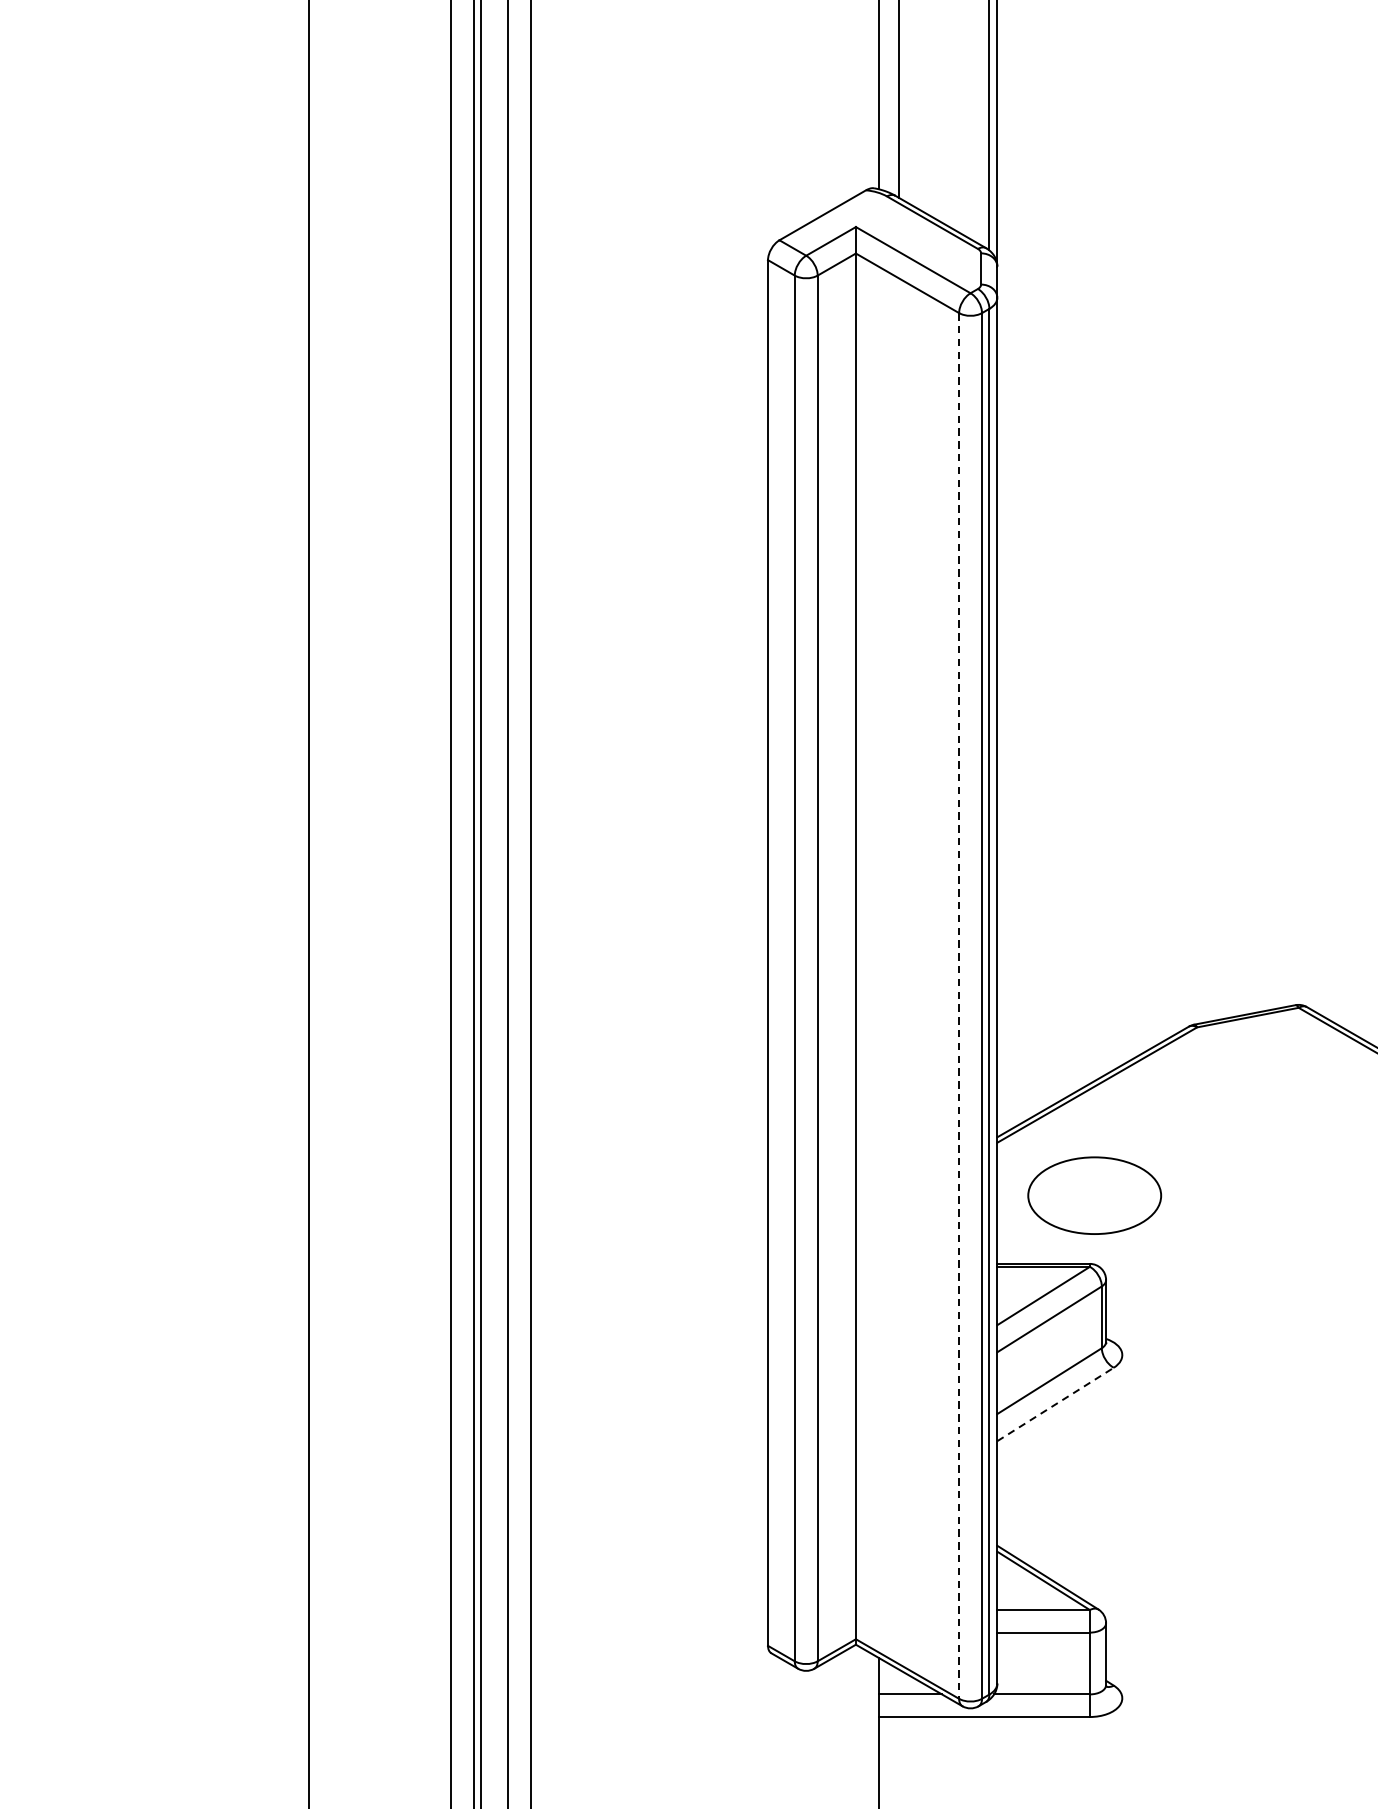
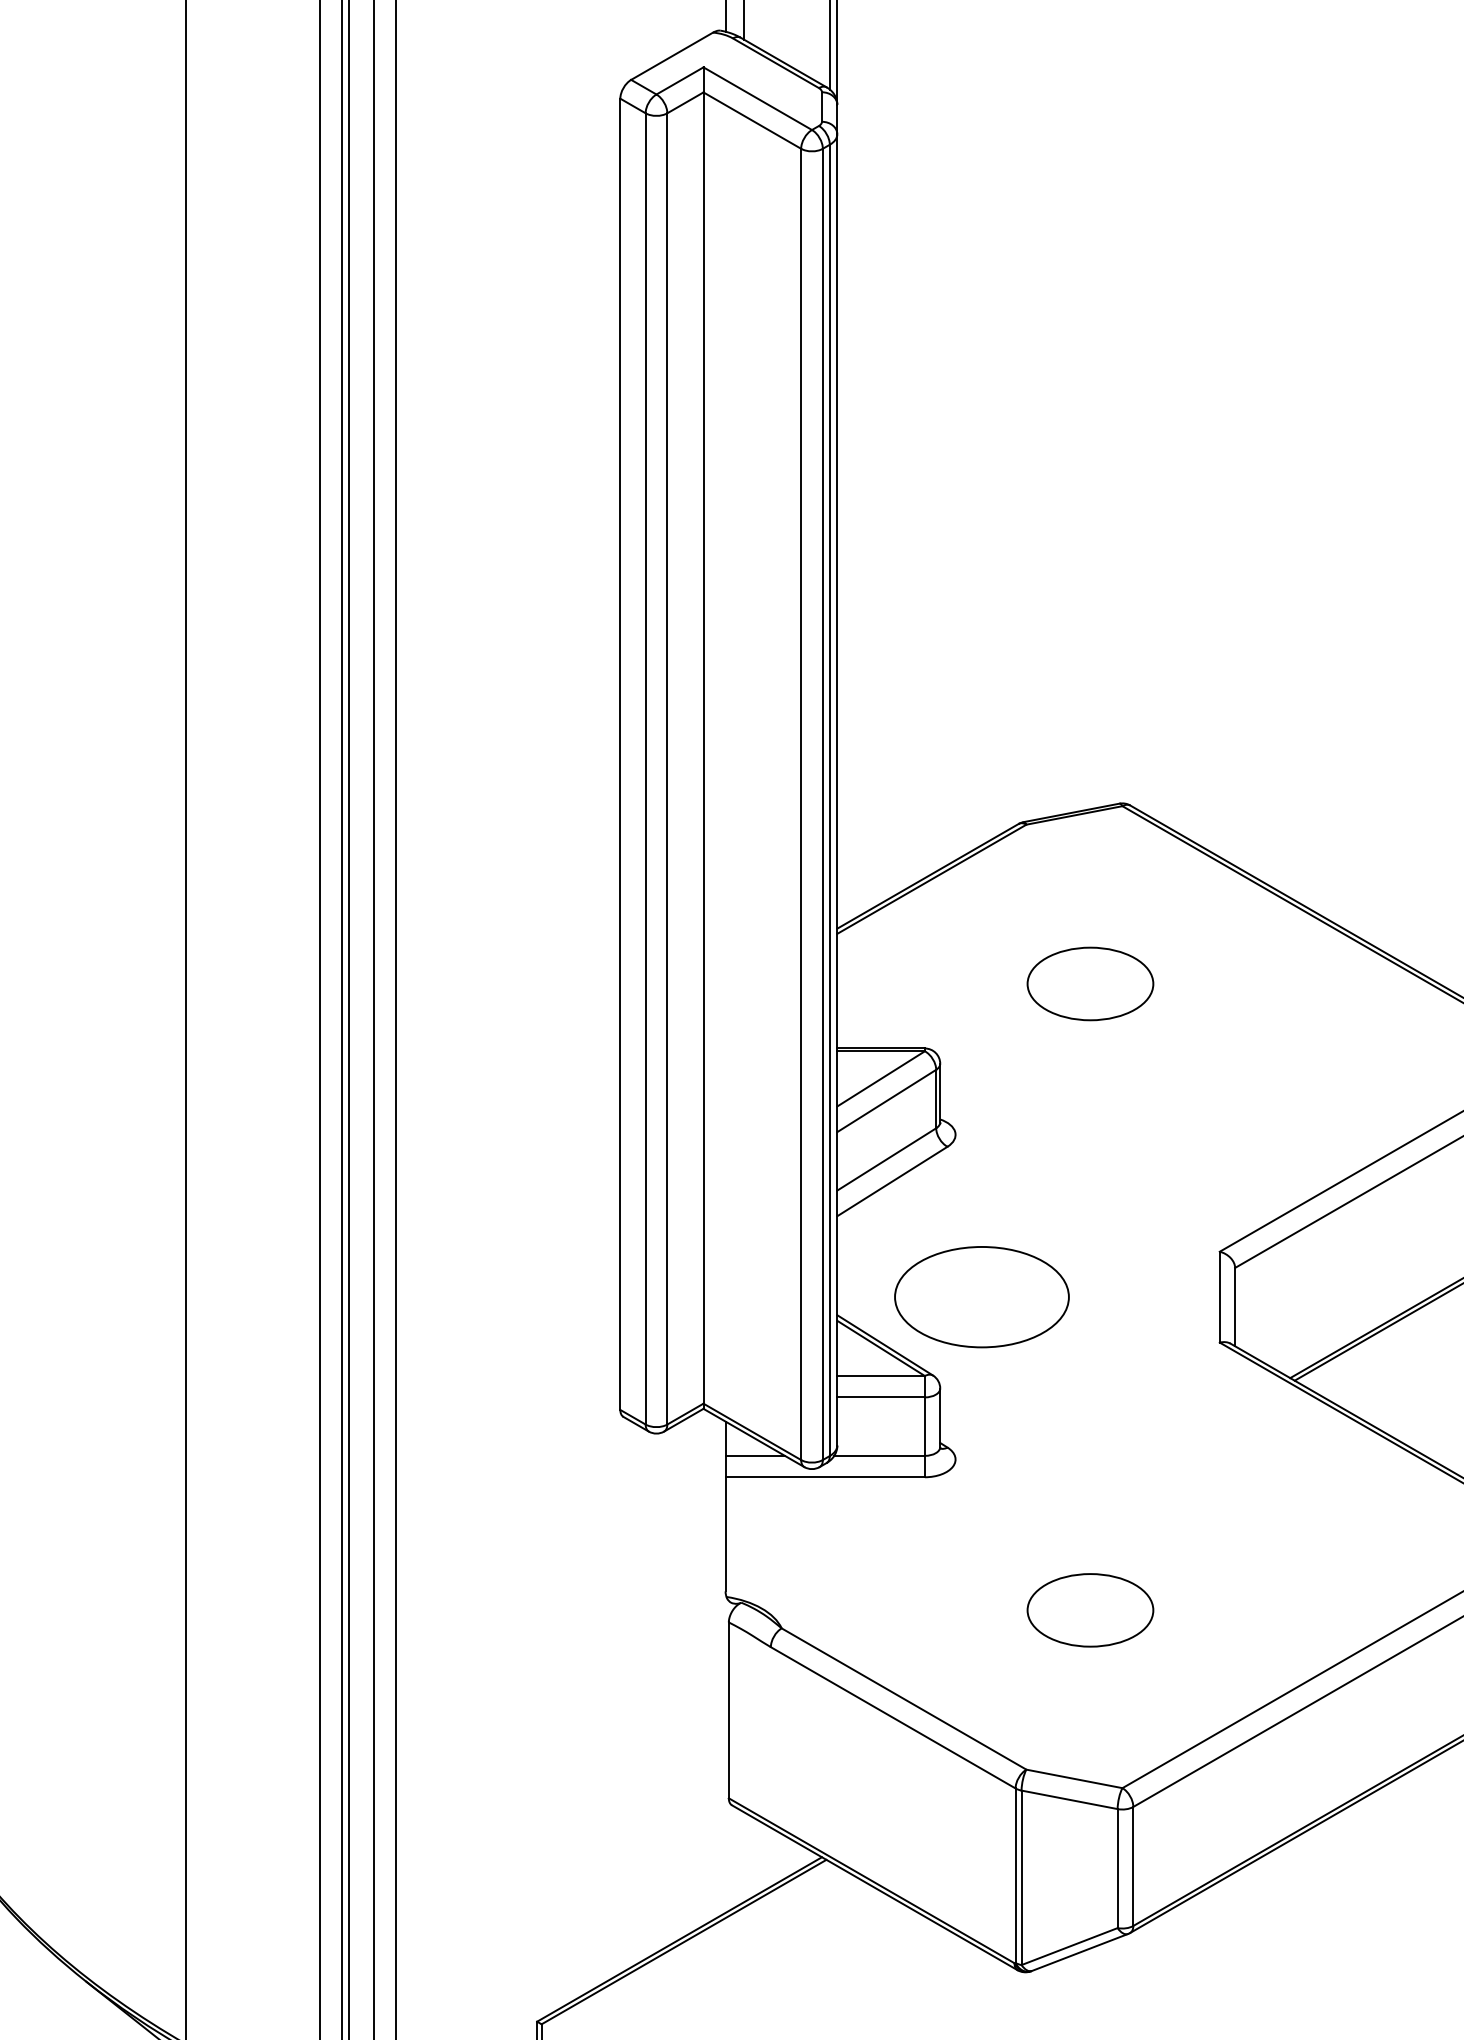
line: (959, 1006) -> (801, 804), dashed -> solid
part: (1094, 1195) -> (1090, 983), moved
line: (1055, 1404) -> (892, 1181), dashed -> solid
part: (1149, 1527) -> (981, 1297), added

